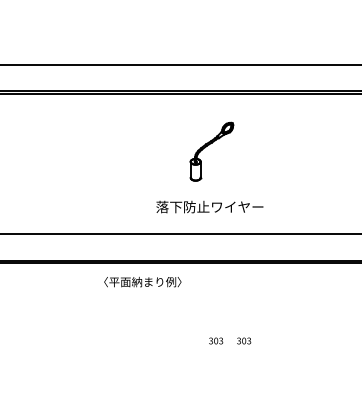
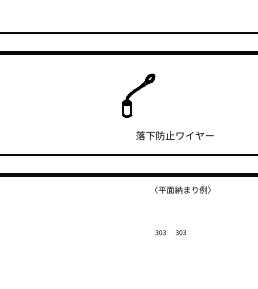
part: (209, 145) -> (137, 91), moved
text: (209, 206) -> (174, 135), moved
text: (142, 281) -> (182, 189), moved

